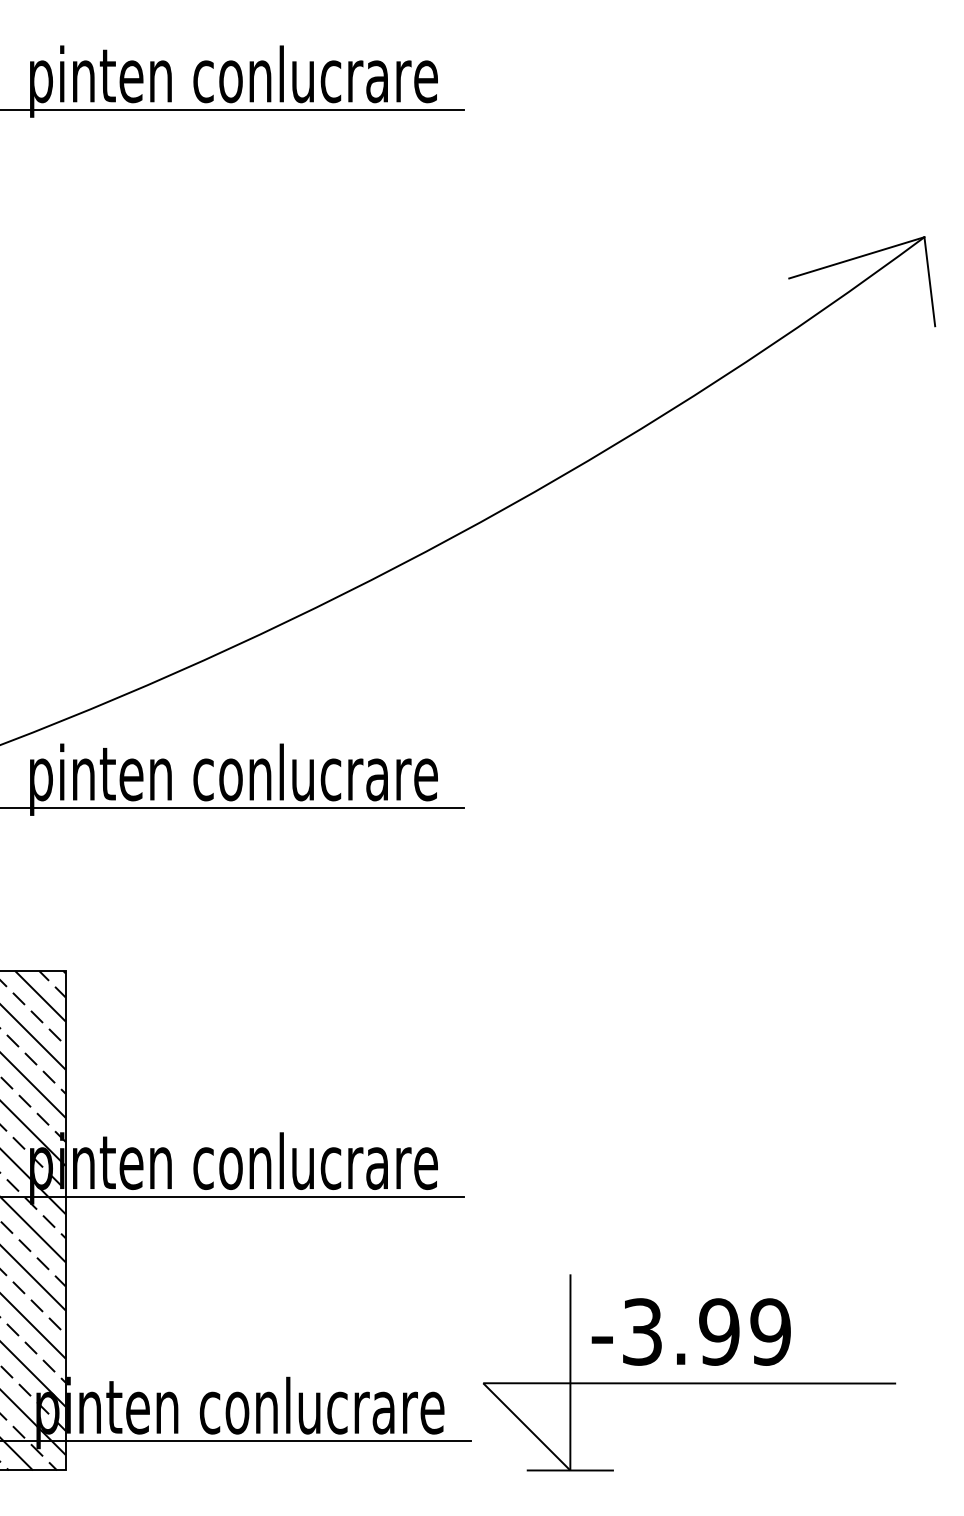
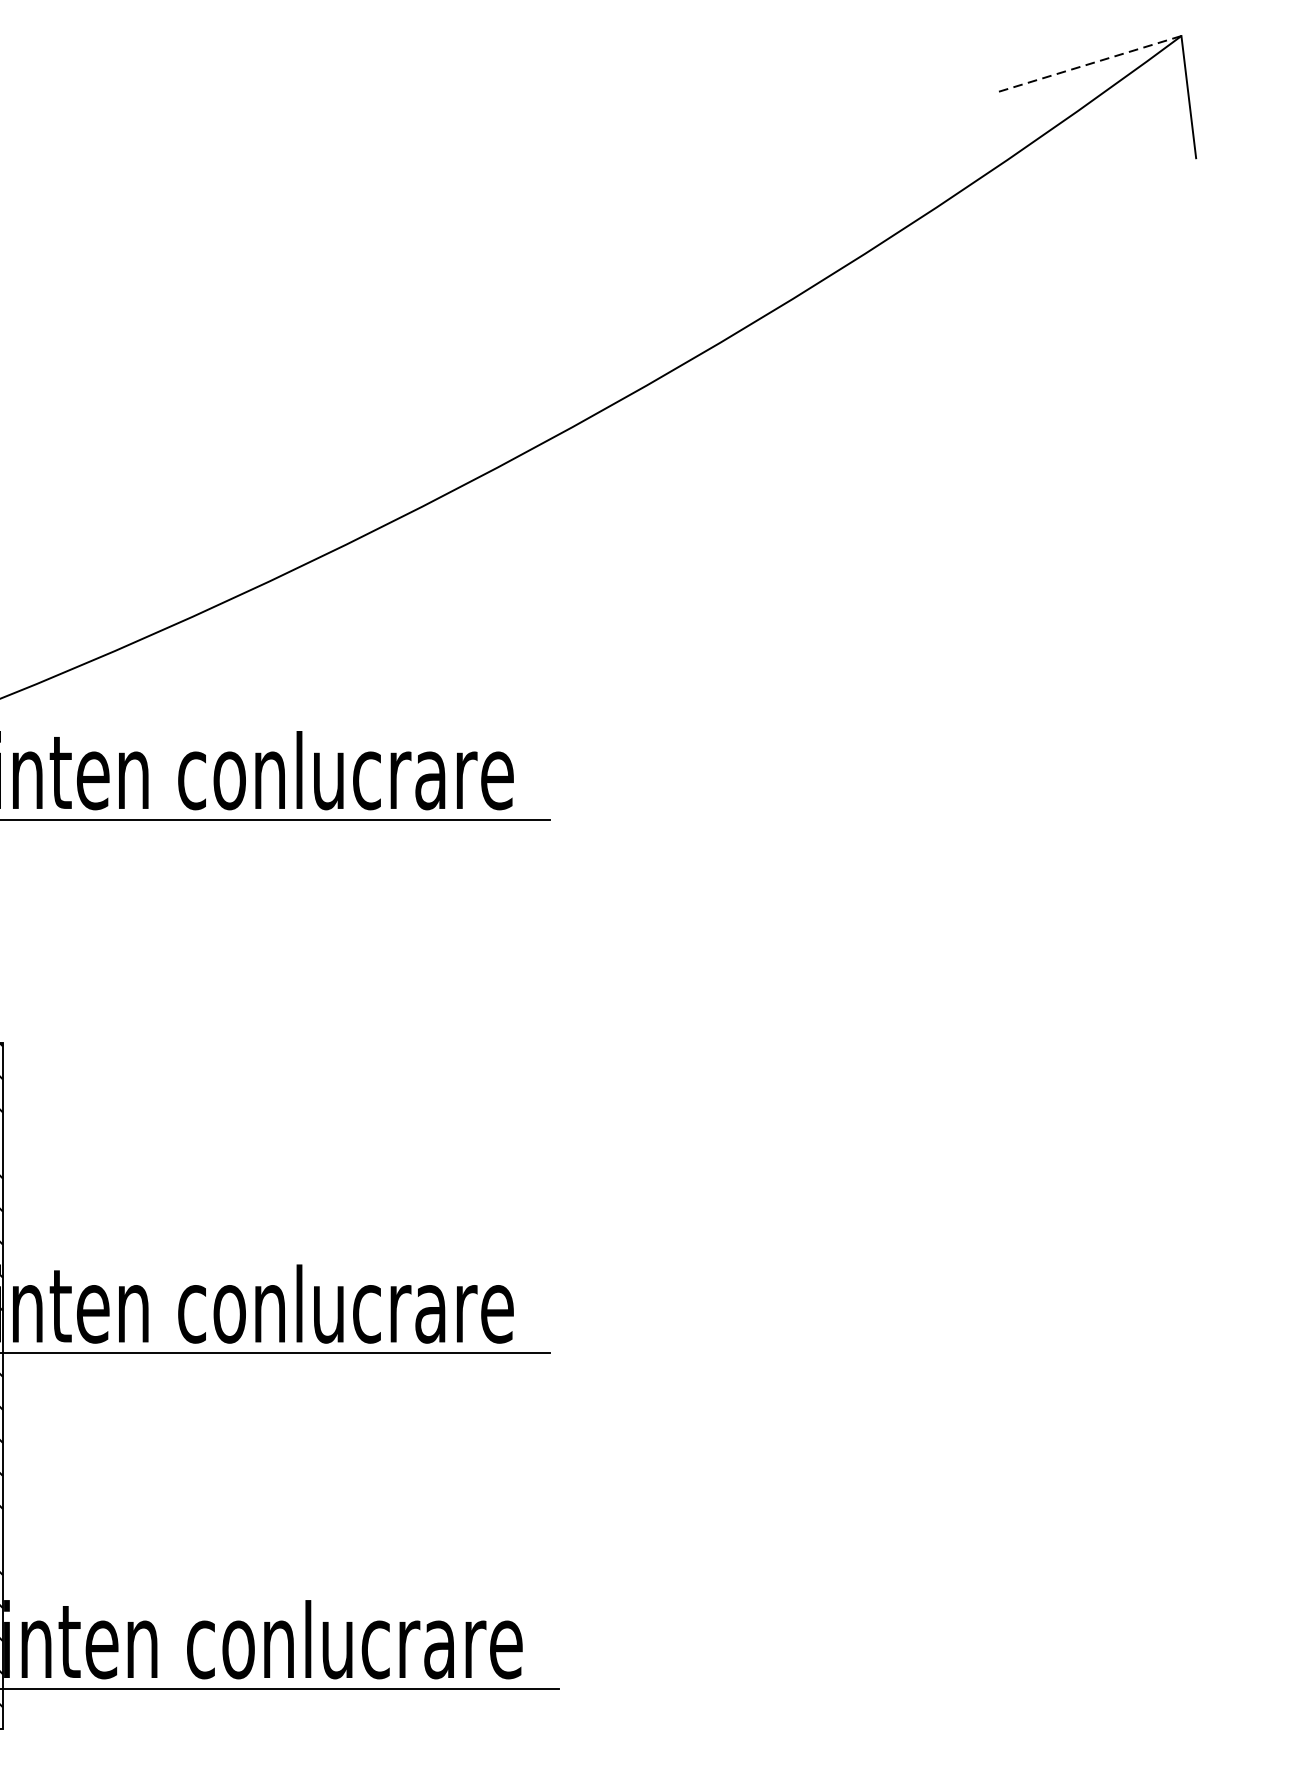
line: (856, 257) -> (1088, 63), solid -> dashed
part: (689, 1382) -> (858, 1607), removed

